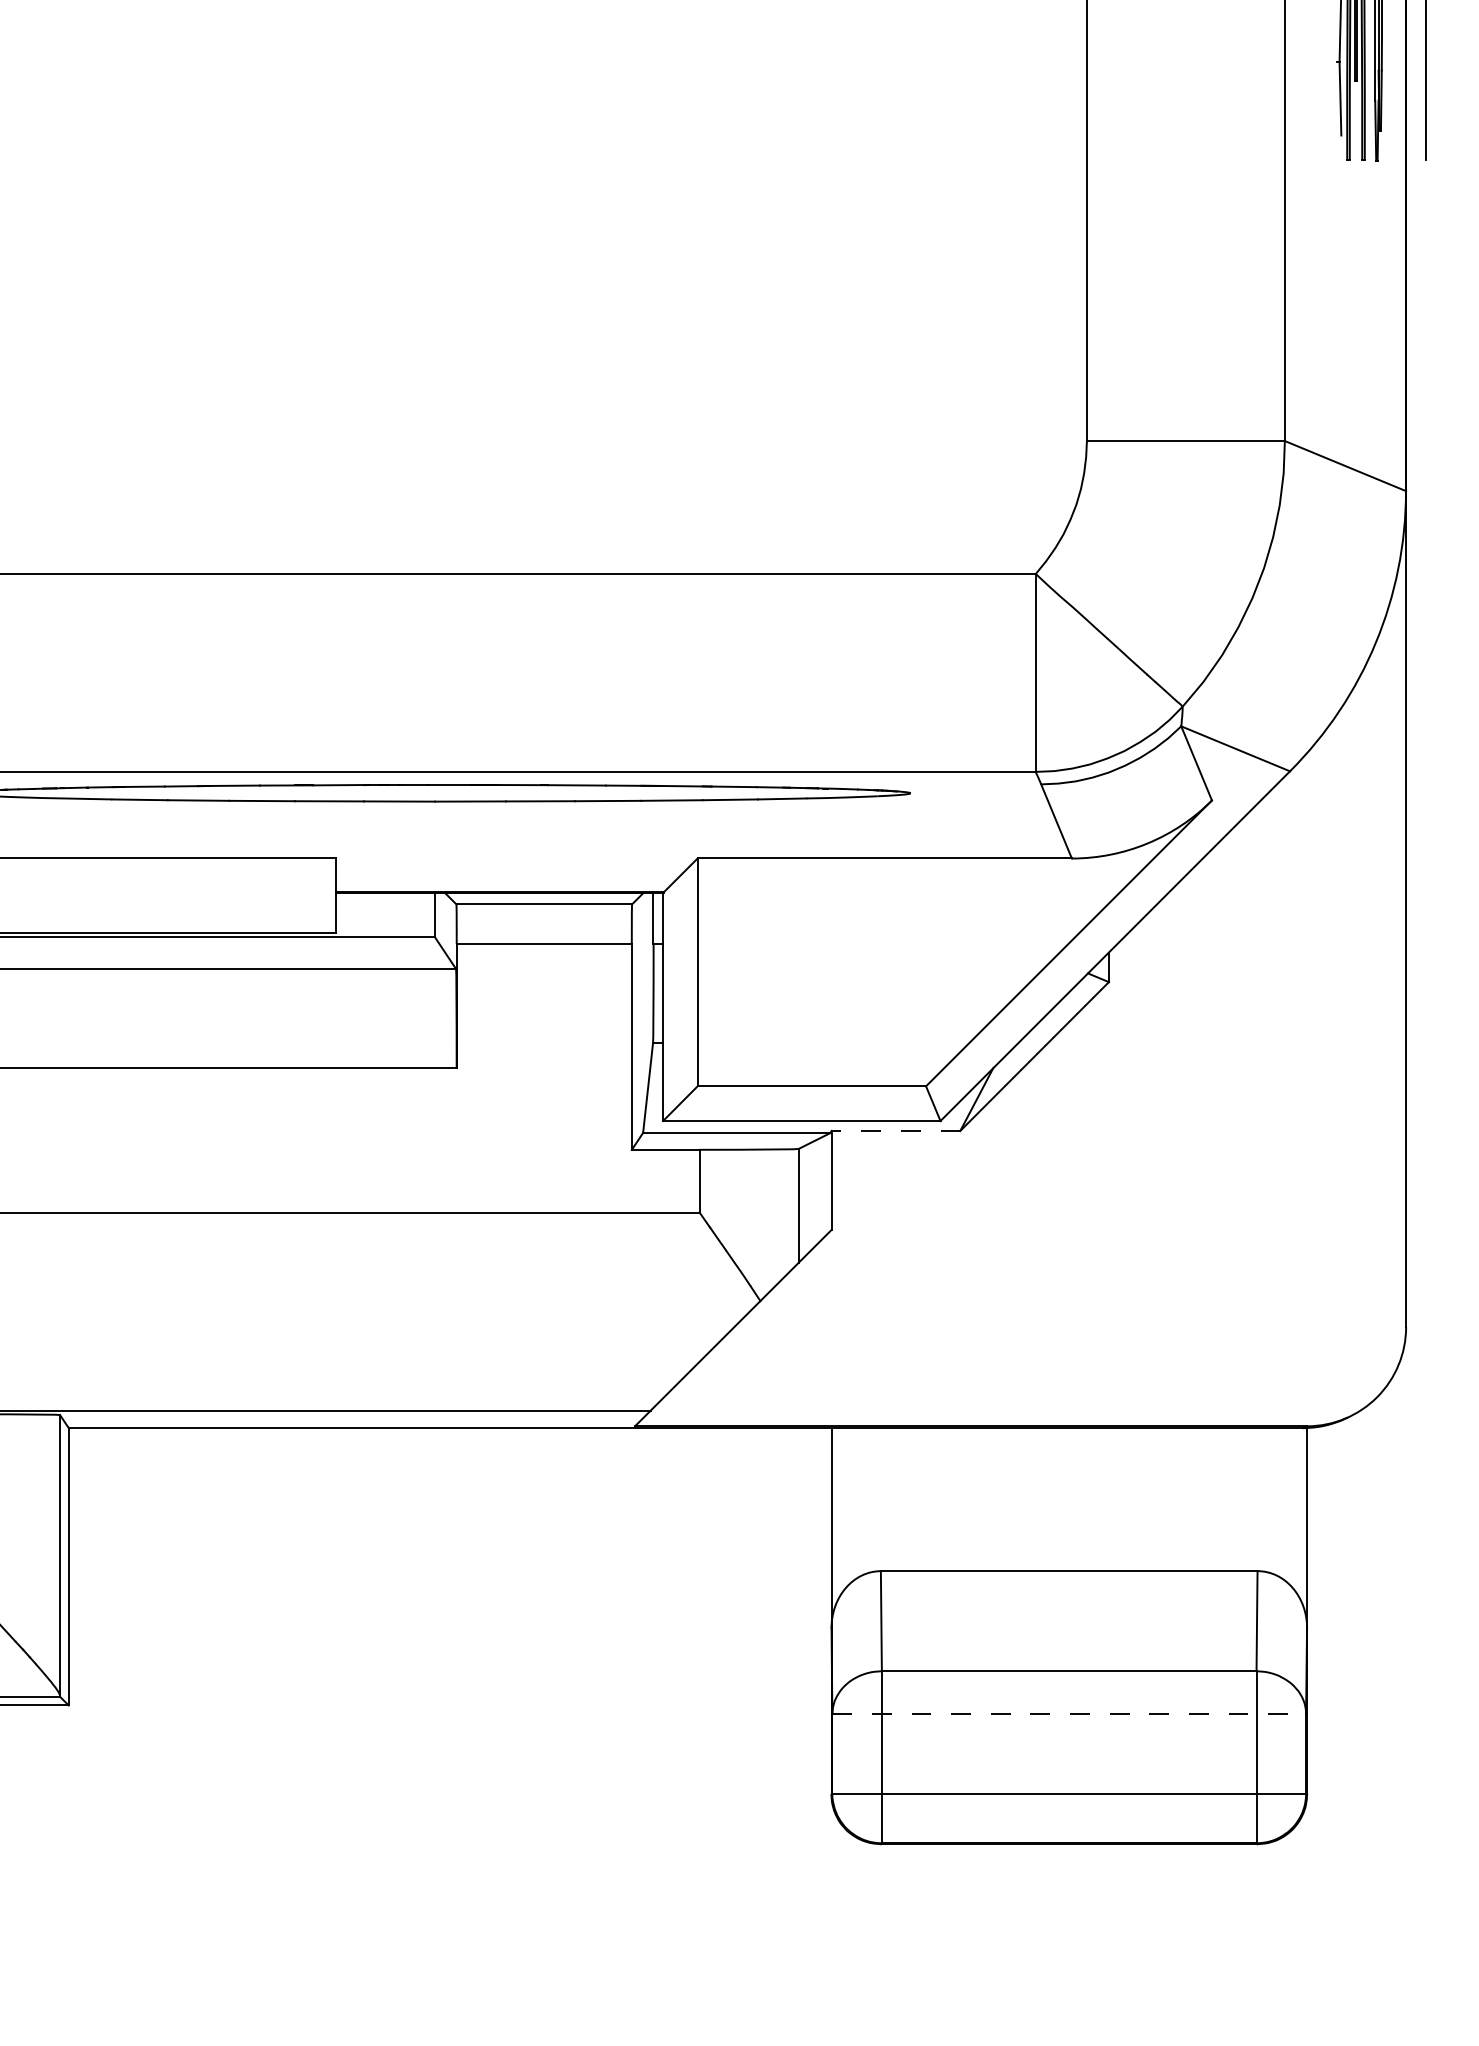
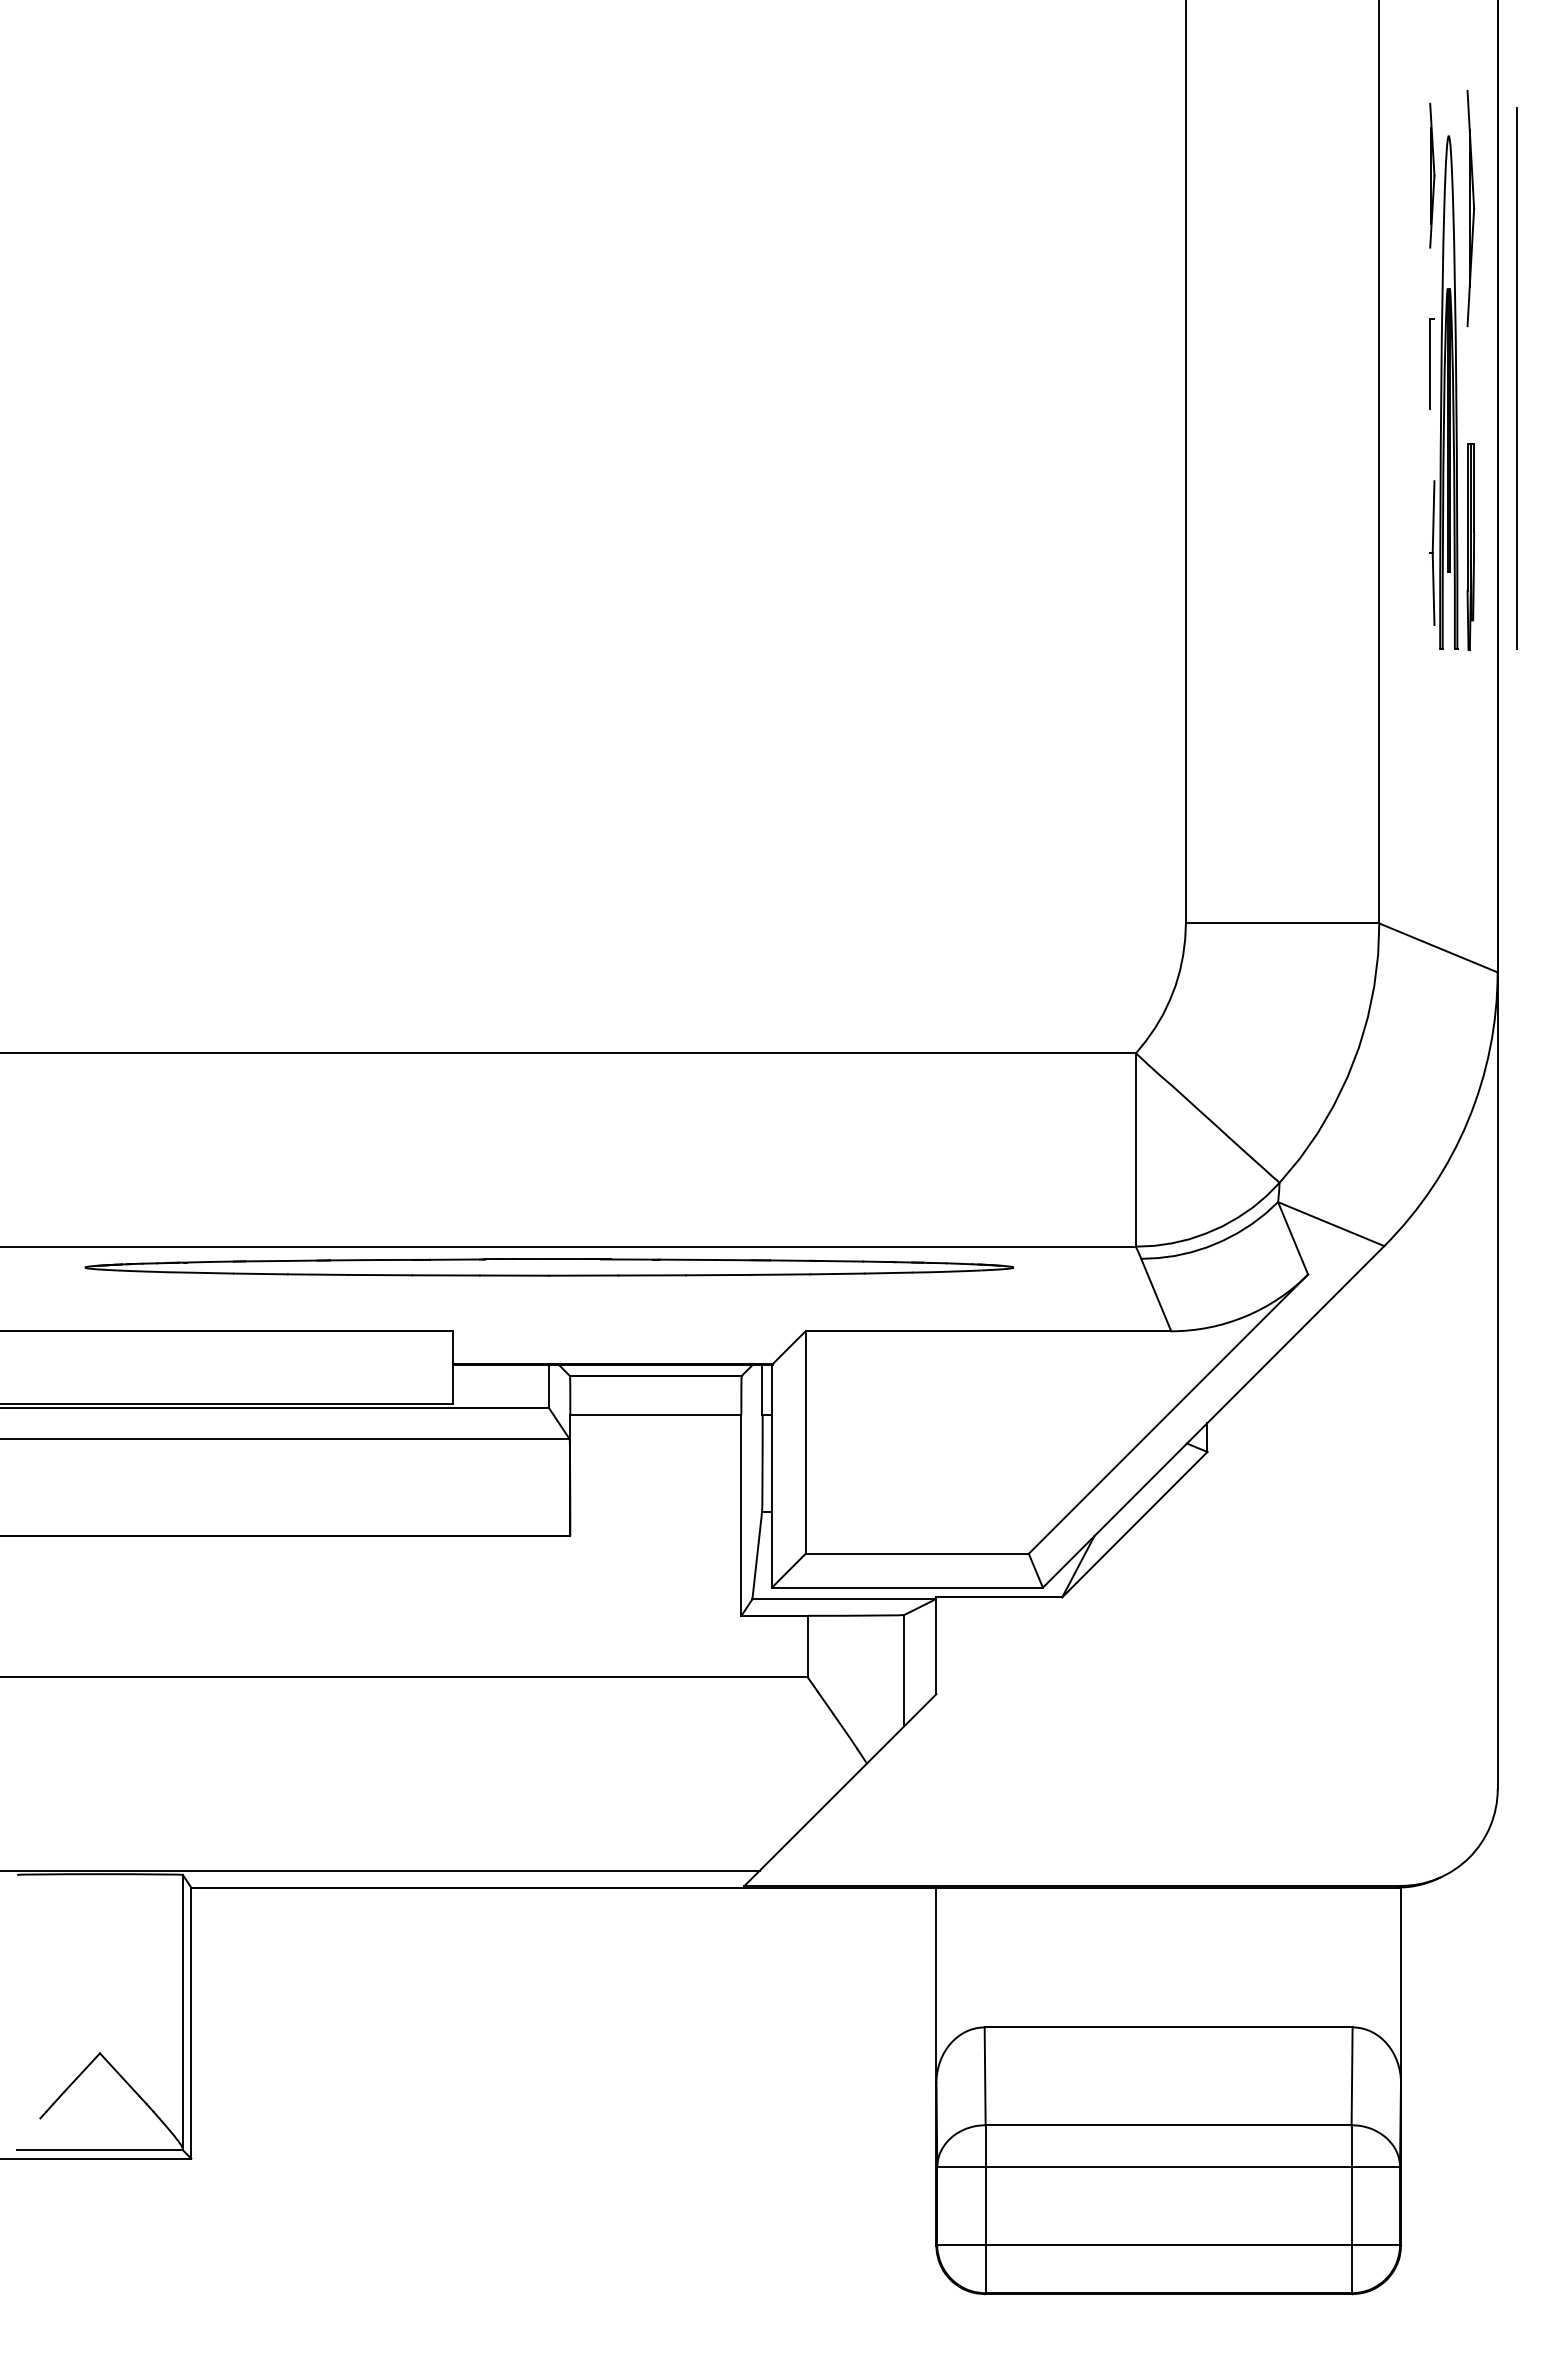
line: (896, 1131) -> (999, 1597), dashed -> solid
line: (1070, 1714) -> (1169, 2167), dashed -> solid

